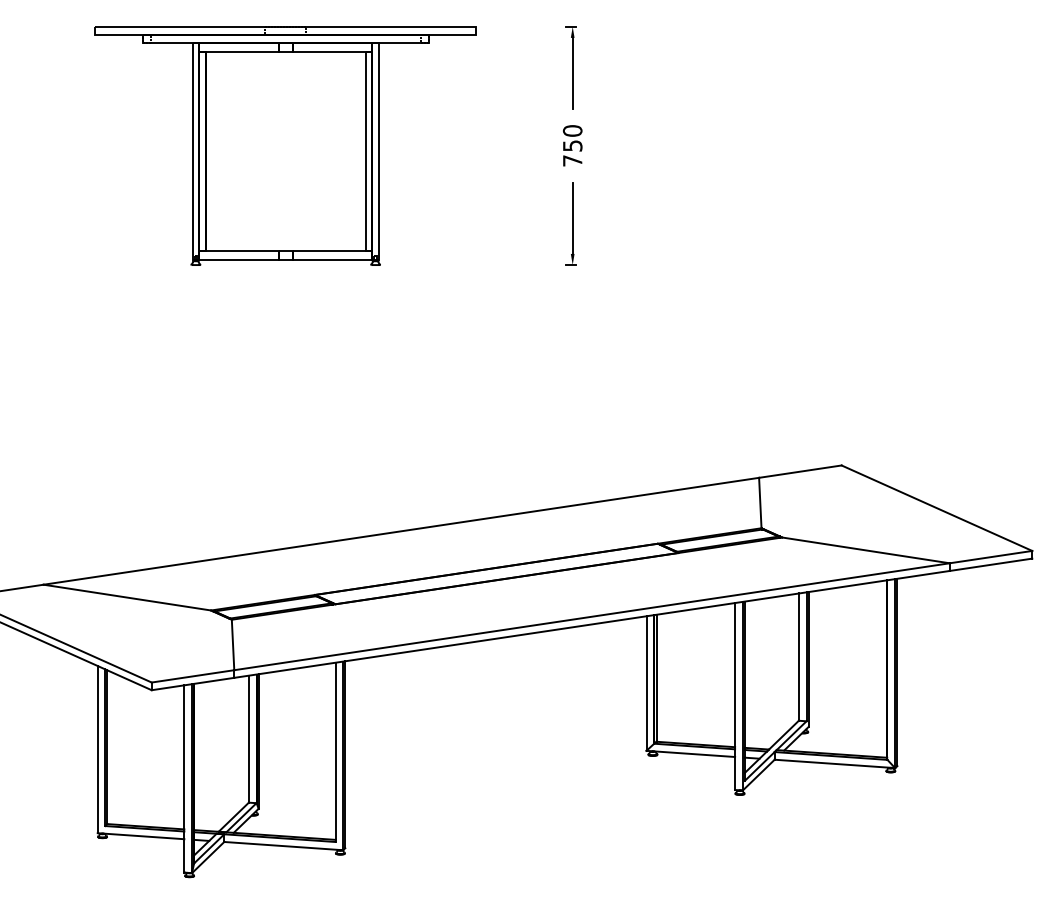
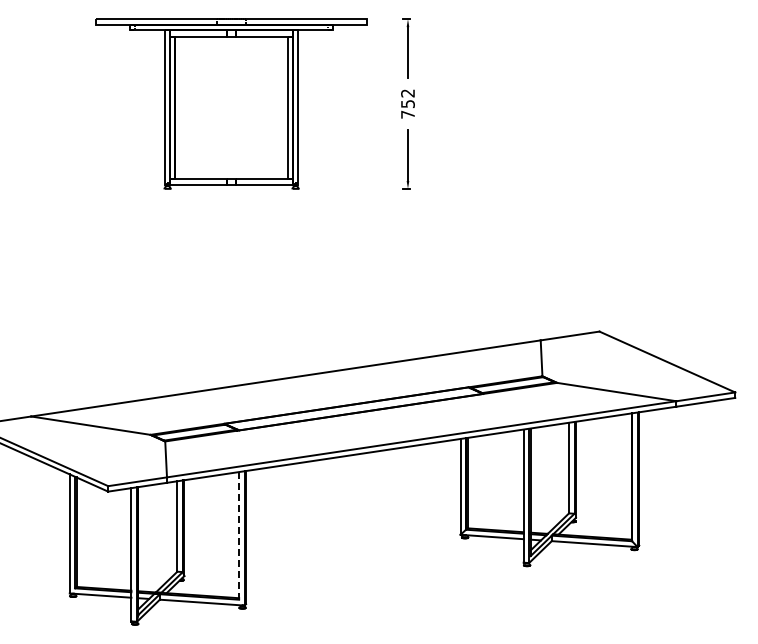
text: (572, 131) -> (407, 93), 750 -> 752
part: (285, 145) -> (231, 103), moved
line: (336, 751) -> (239, 535), solid -> dashed

